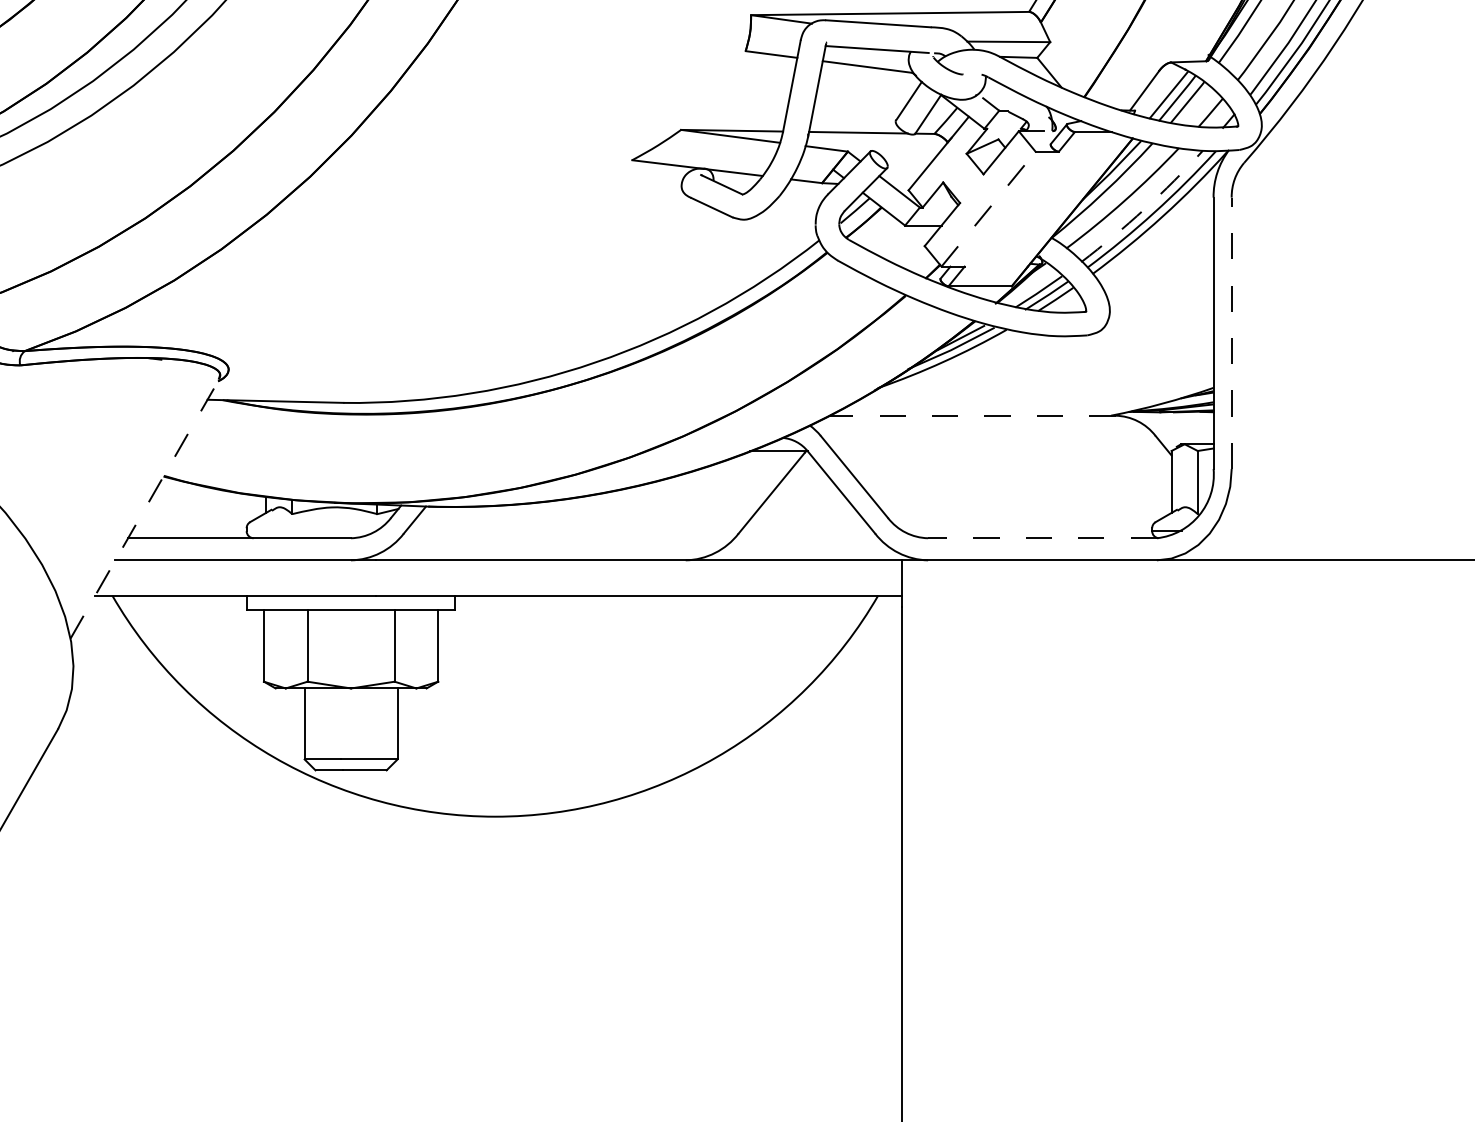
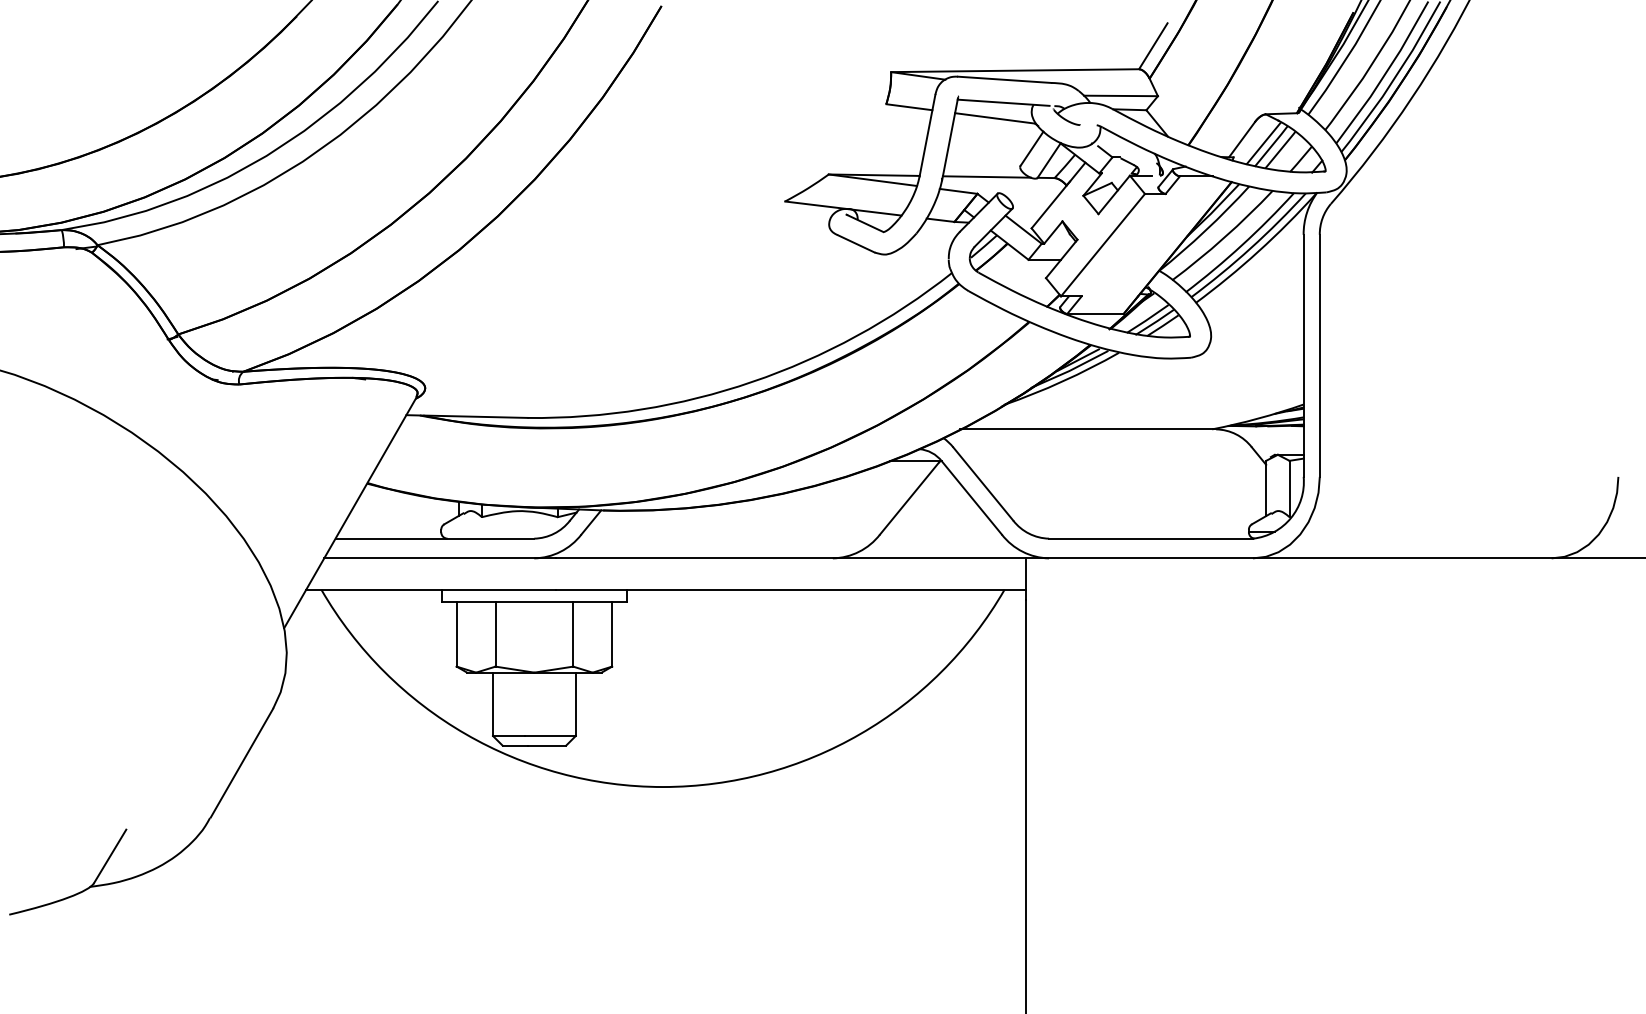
line: (989, 208) -> (1103, 244), dashed -> solid
arc: (1145, 209) -> (1242, 245), dashed -> solid
line: (1231, 332) -> (1319, 355), dashed -> solid
line: (972, 415) -> (1088, 429), dashed -> solid
line: (144, 507) -> (350, 511), dashed -> solid
line: (1042, 538) -> (1151, 538), dashed -> solid

